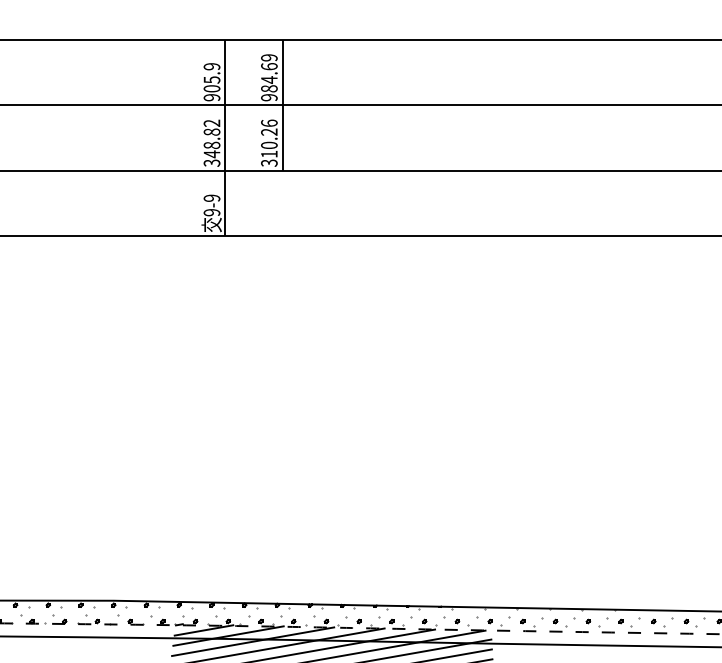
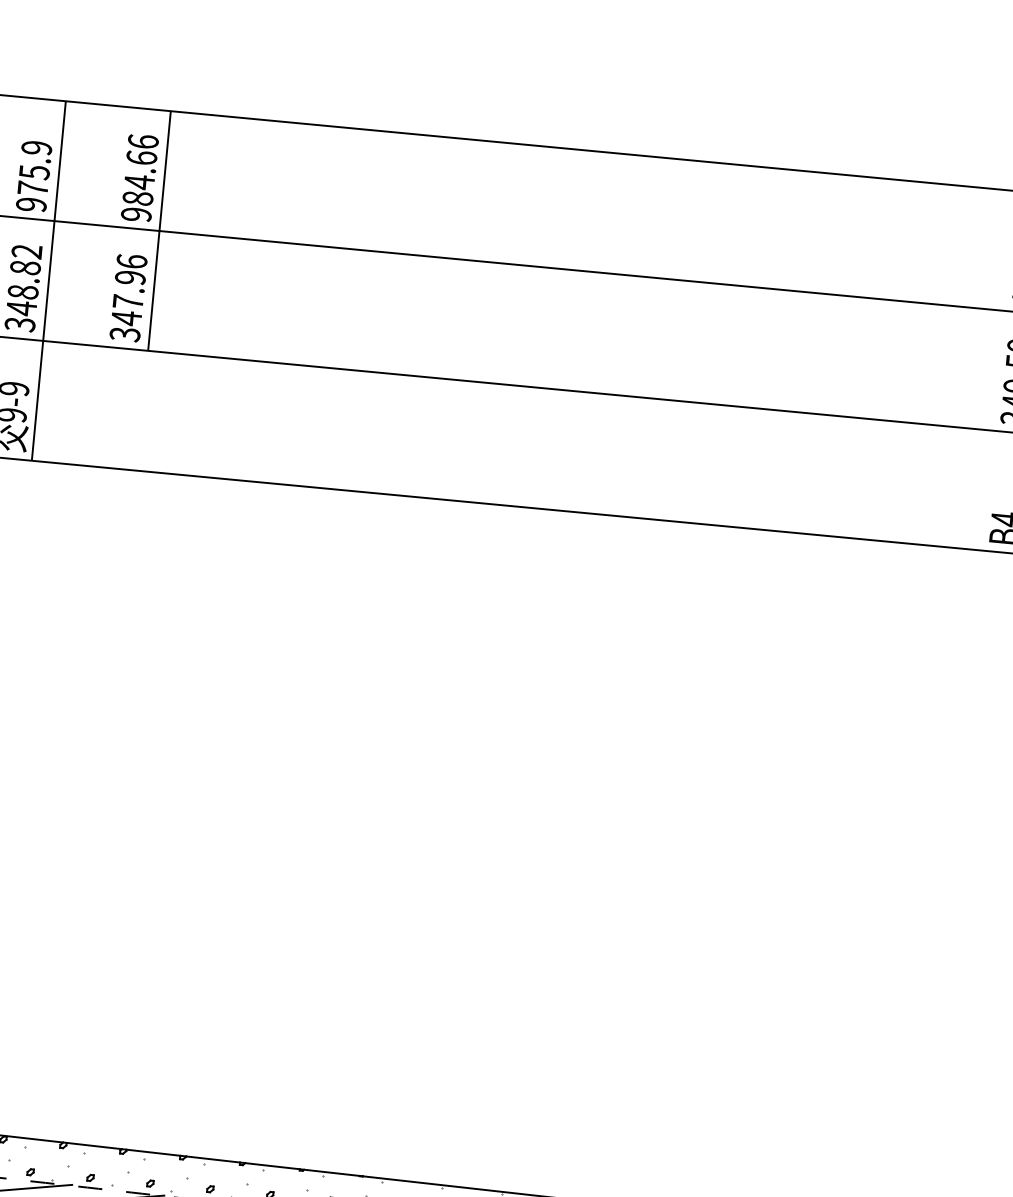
text: (269, 57) -> (143, 141), 984.69 -> 984.66
text: (211, 88) -> (32, 187), 905.9 -> 975.9
text: (269, 143) -> (128, 298), 310.26 -> 347.96

